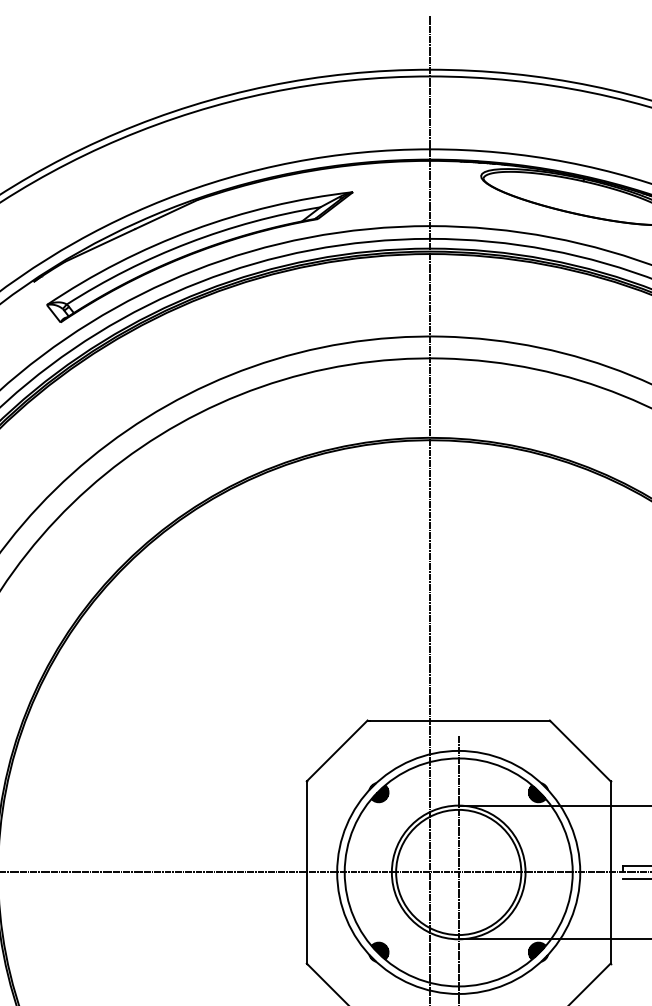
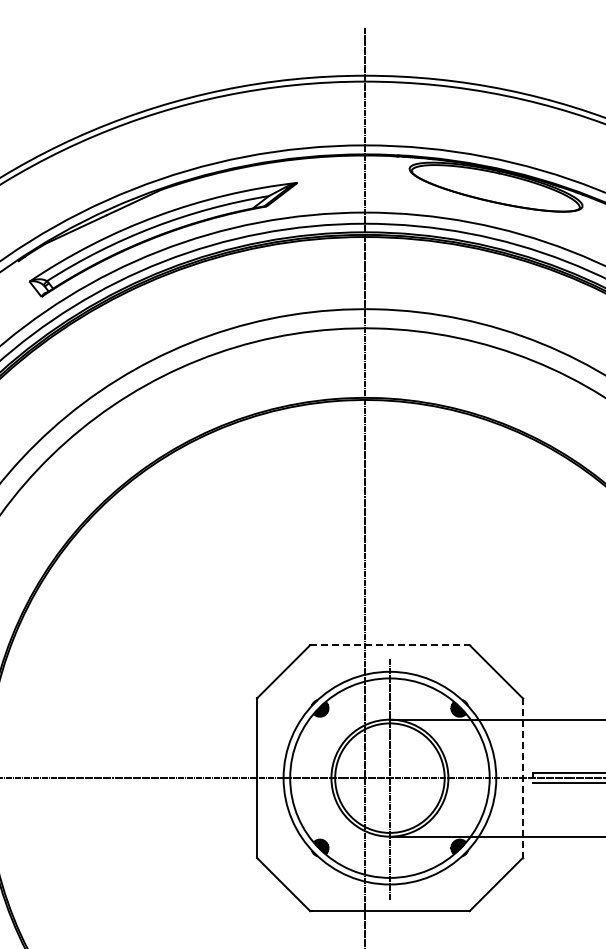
line: (458, 720) -> (389, 645), solid -> dashed
line: (610, 872) -> (522, 778), solid -> dashed

